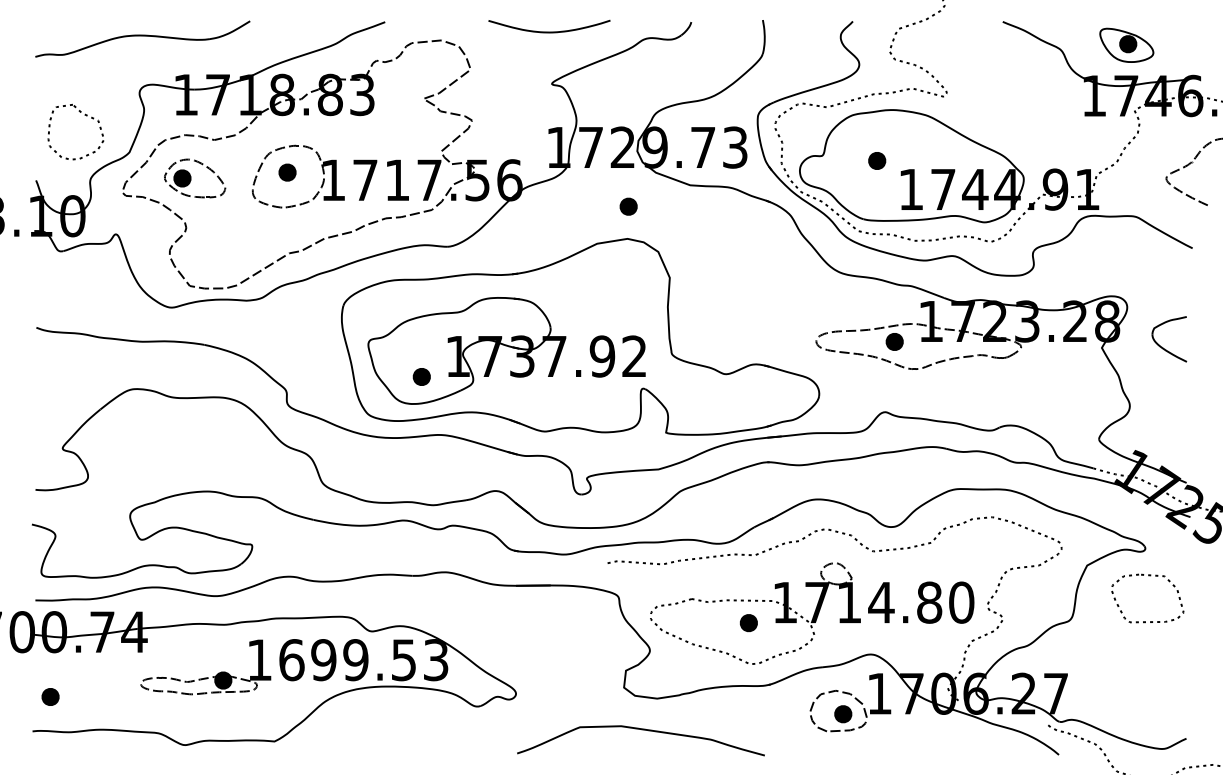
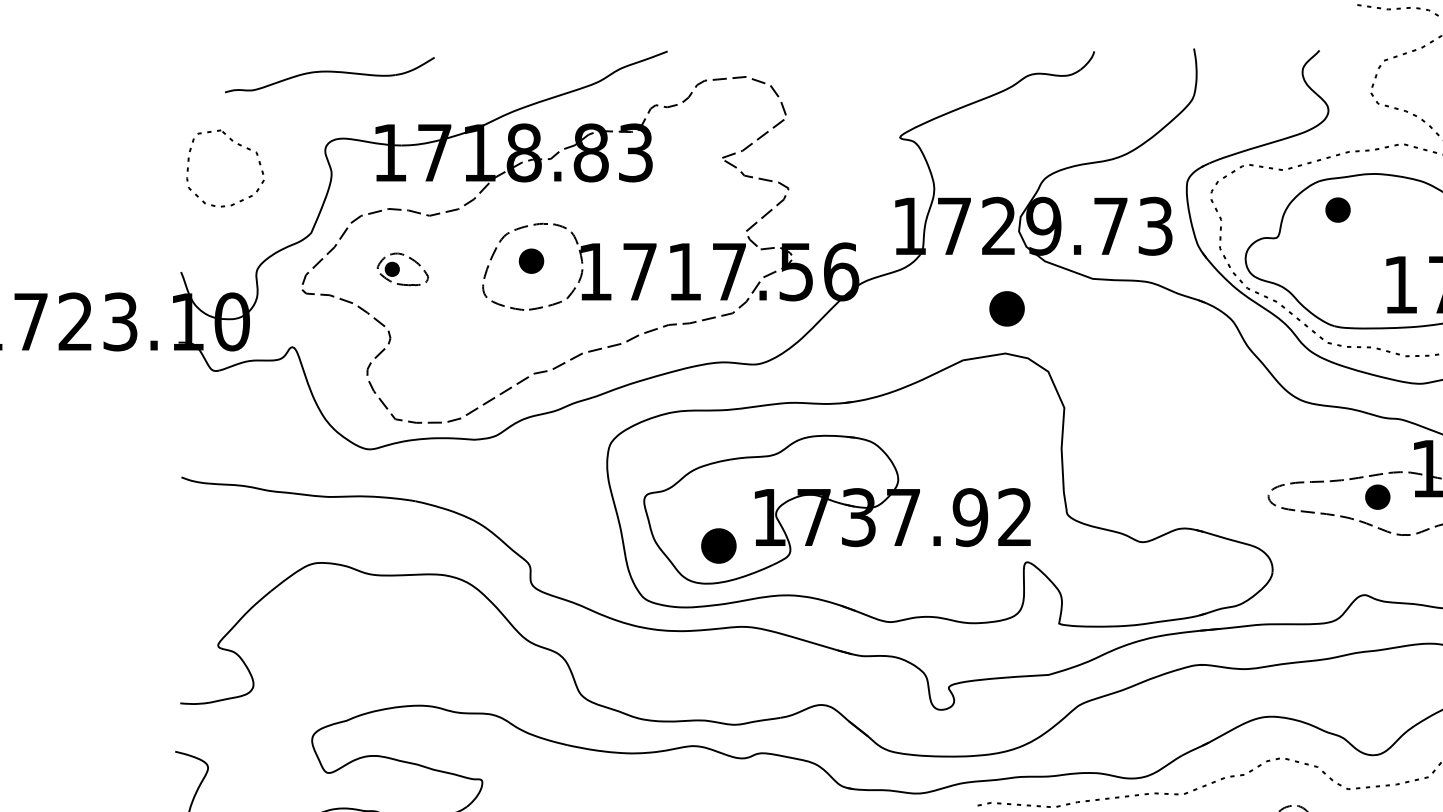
curve: (549, 31) -> (896, 64), removed
part: (142, 38) -> (329, 74), size x0.7
part: (84, 115) -> (237, 145), moved
part: (877, 160) -> (1338, 209), moved
part: (195, 178) -> (403, 269), size x0.6
part: (628, 206) -> (1006, 308), size x1.4
part: (421, 376) -> (718, 545), size x1.4

